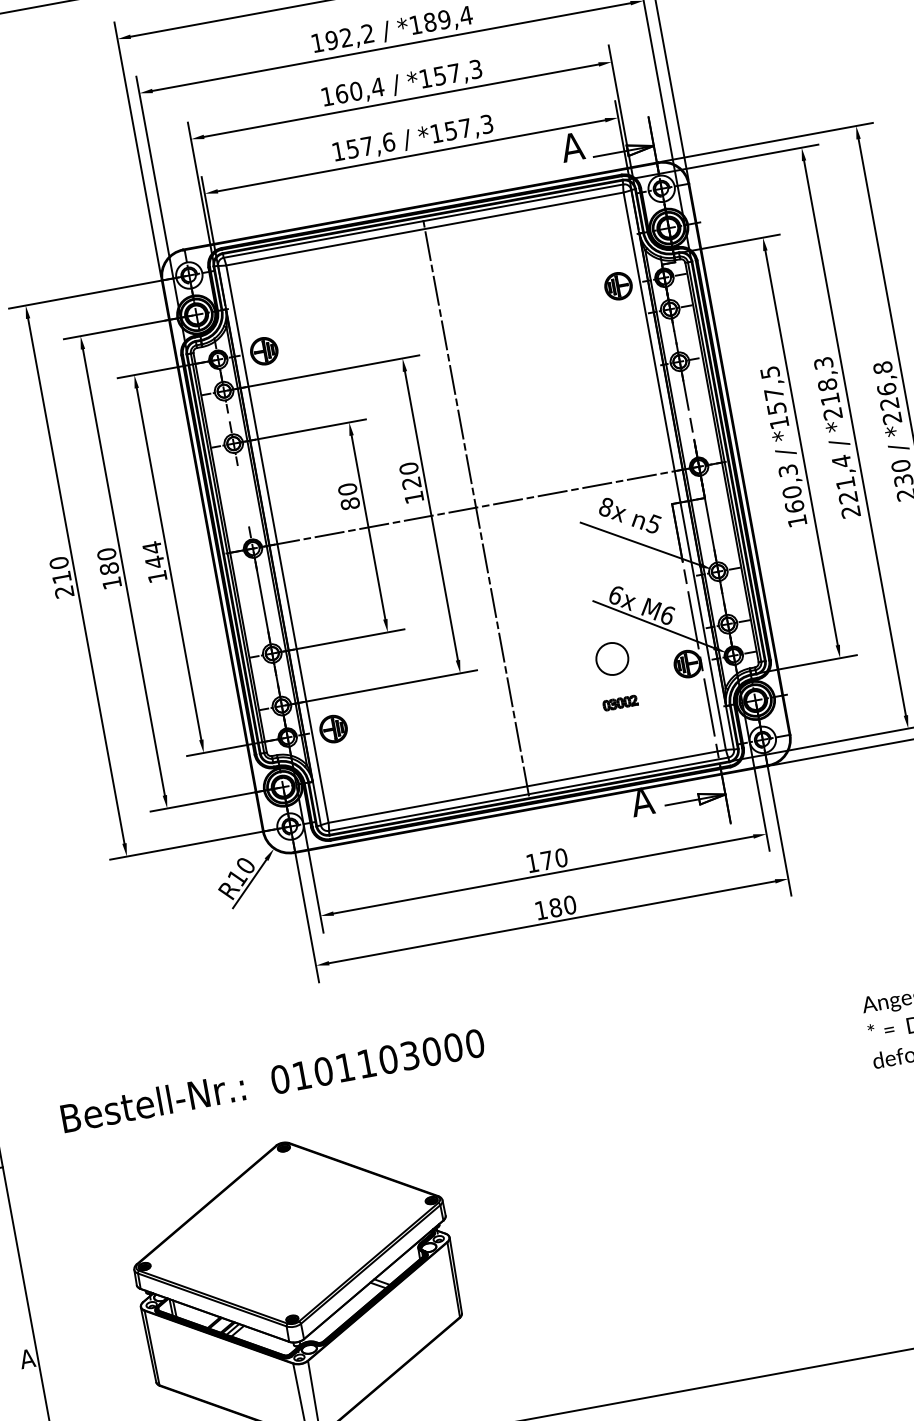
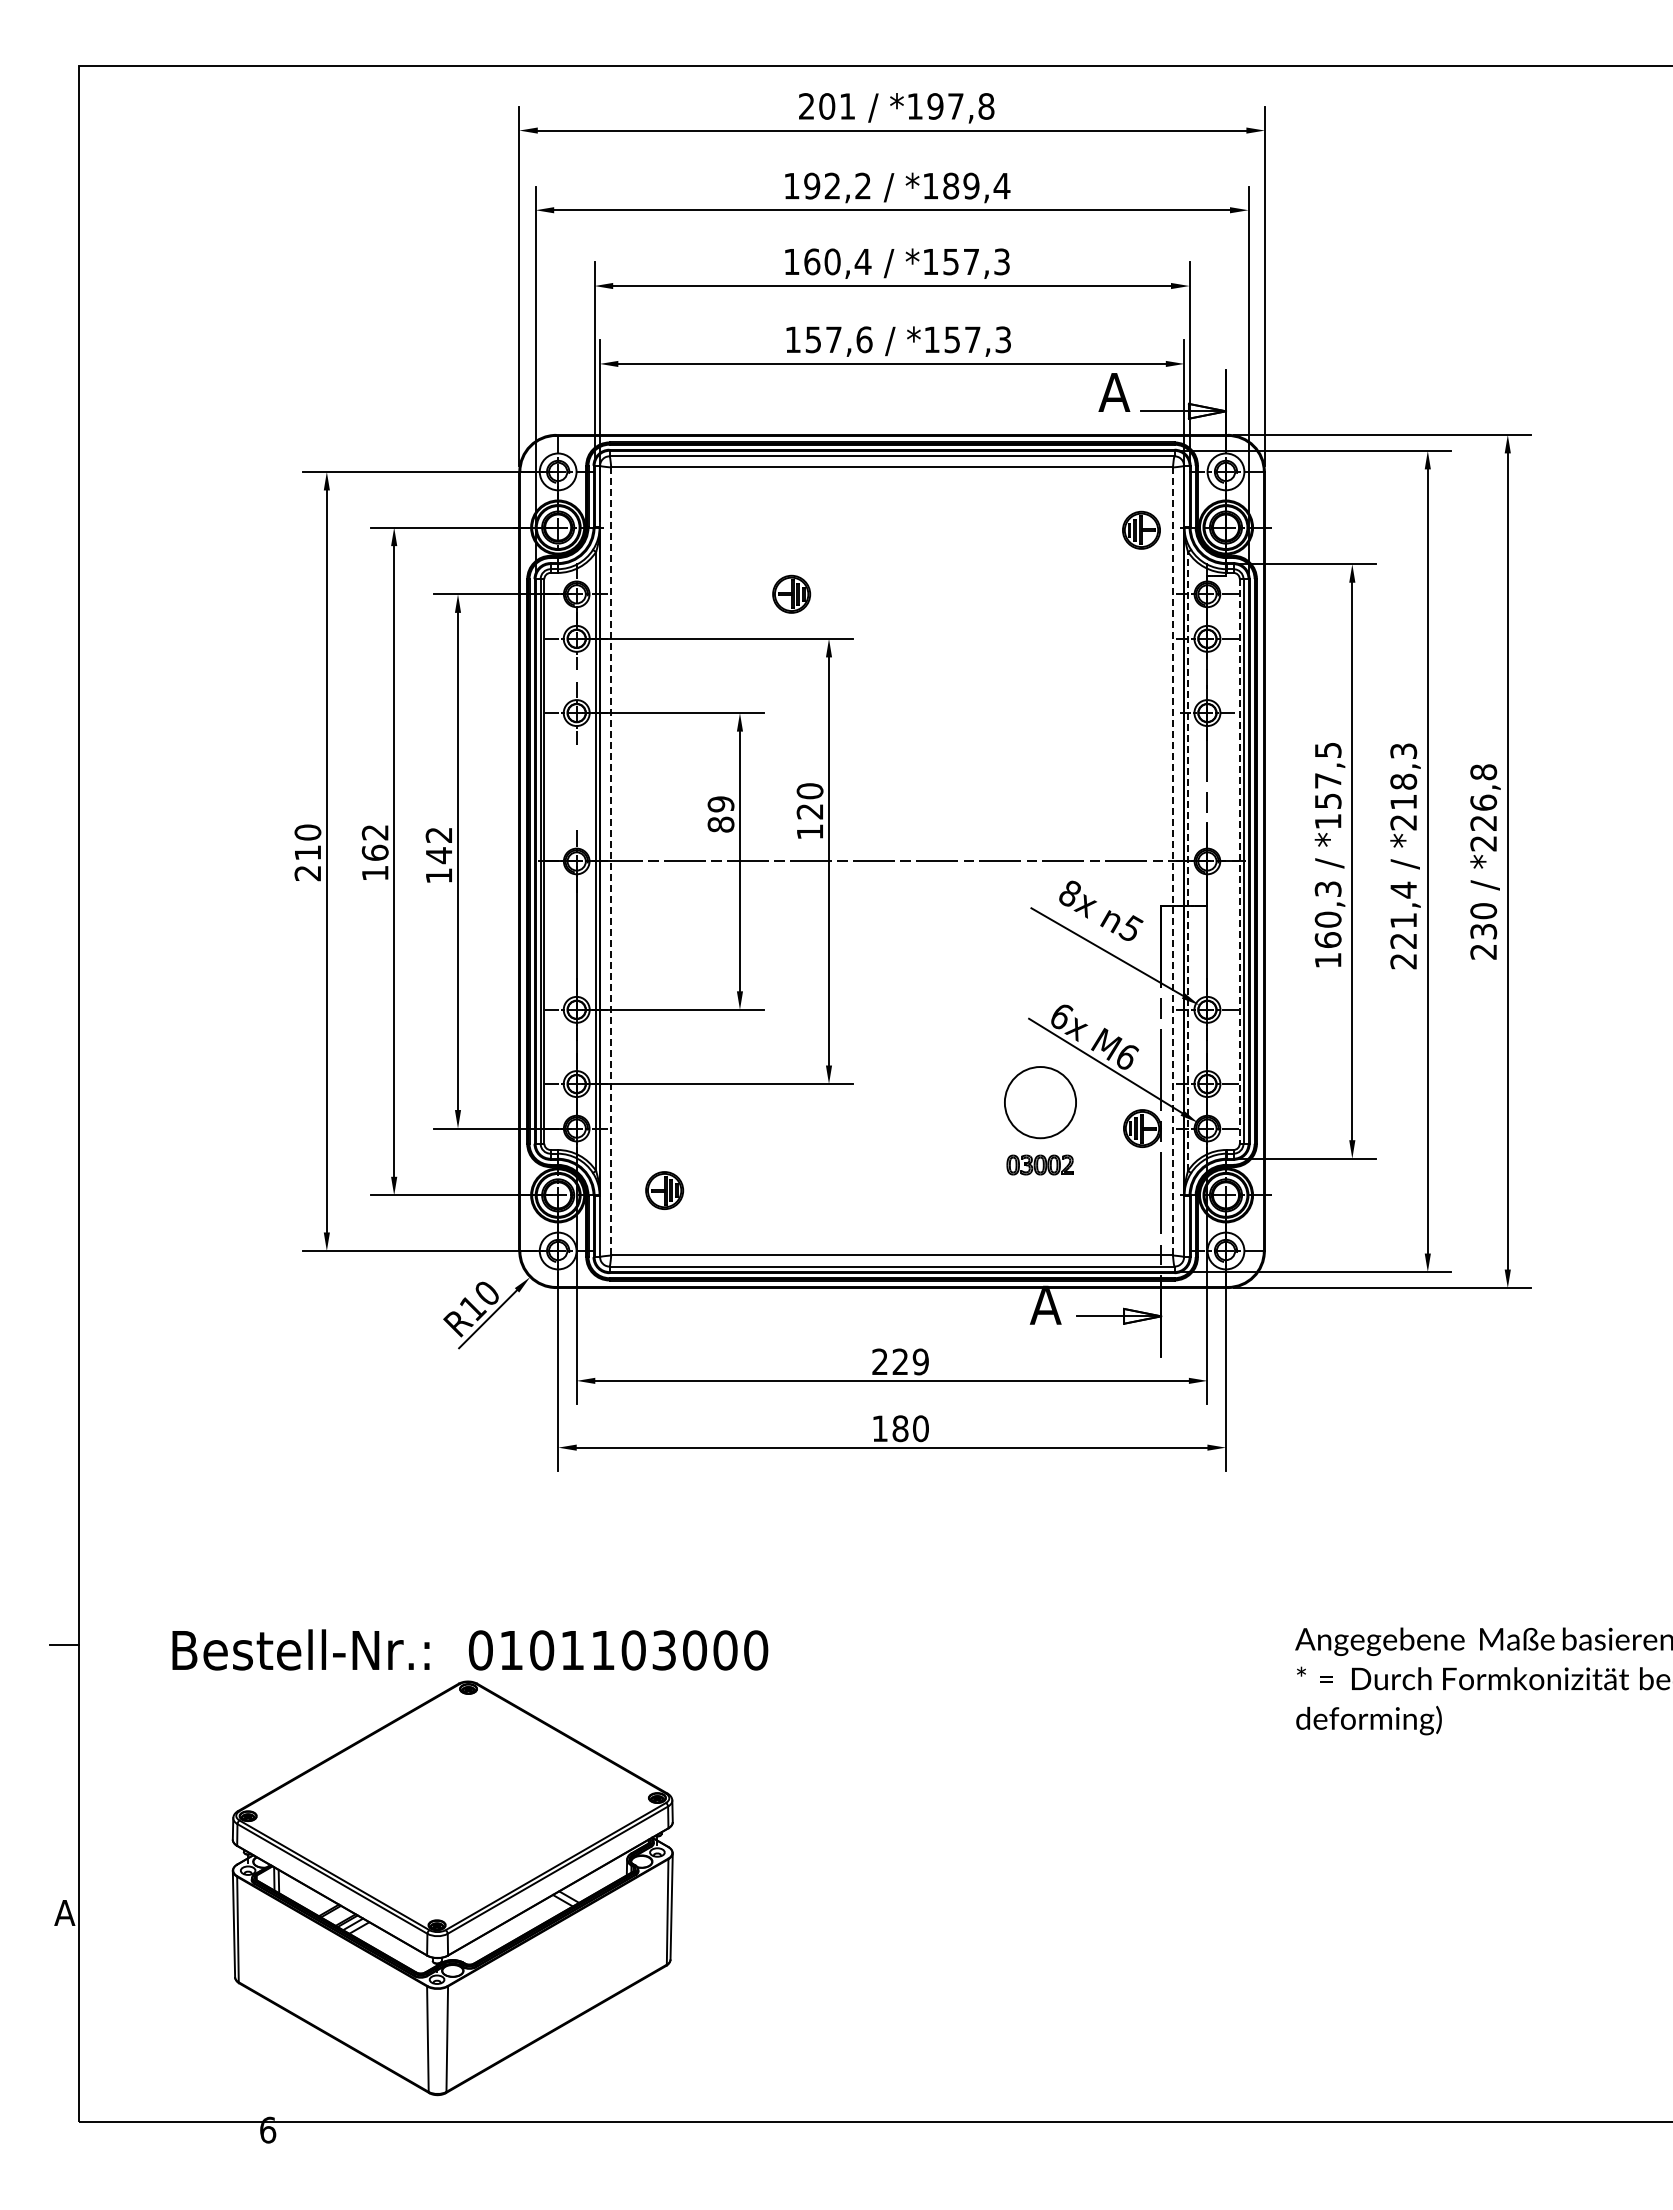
part: (618, 285) -> (1141, 529), moved
part: (264, 350) -> (791, 593), moved
line: (721, 462) -> (1239, 861), solid -> dashed
line: (685, 468) -> (1188, 860), solid -> dashed
line: (674, 471) -> (1172, 861), solid -> dashed
text: (347, 489) -> (720, 804), 80 -> 89
line: (476, 507) -> (892, 861), removed
line: (277, 543) -> (611, 860), solid -> dashed
text: (151, 547) -> (438, 834), 144 -> 142
text: (107, 561) -> (374, 842), 180 -> 162
circle: (612, 658) -> (1040, 1102), size x1.6
part: (620, 702) -> (1040, 1164), size x1.4
part: (333, 729) -> (664, 1190), moved
text: (546, 860) -> (900, 1361), 170 -> 229
text: (272, 1080) -> (470, 1649), moved

